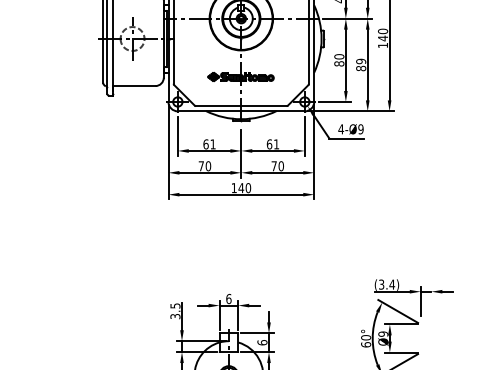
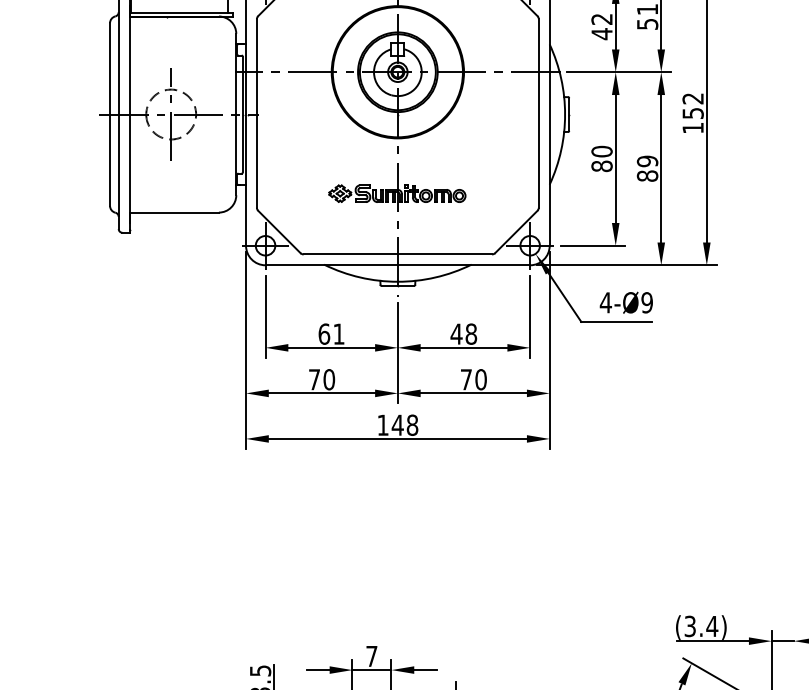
text: (383, 34) -> (694, 105), 140 -> 152
text: (272, 144) -> (462, 334), 61 -> 48
text: (248, 187) -> (412, 423), 140 -> 148
text: (228, 298) -> (371, 655), 6 -> 7

